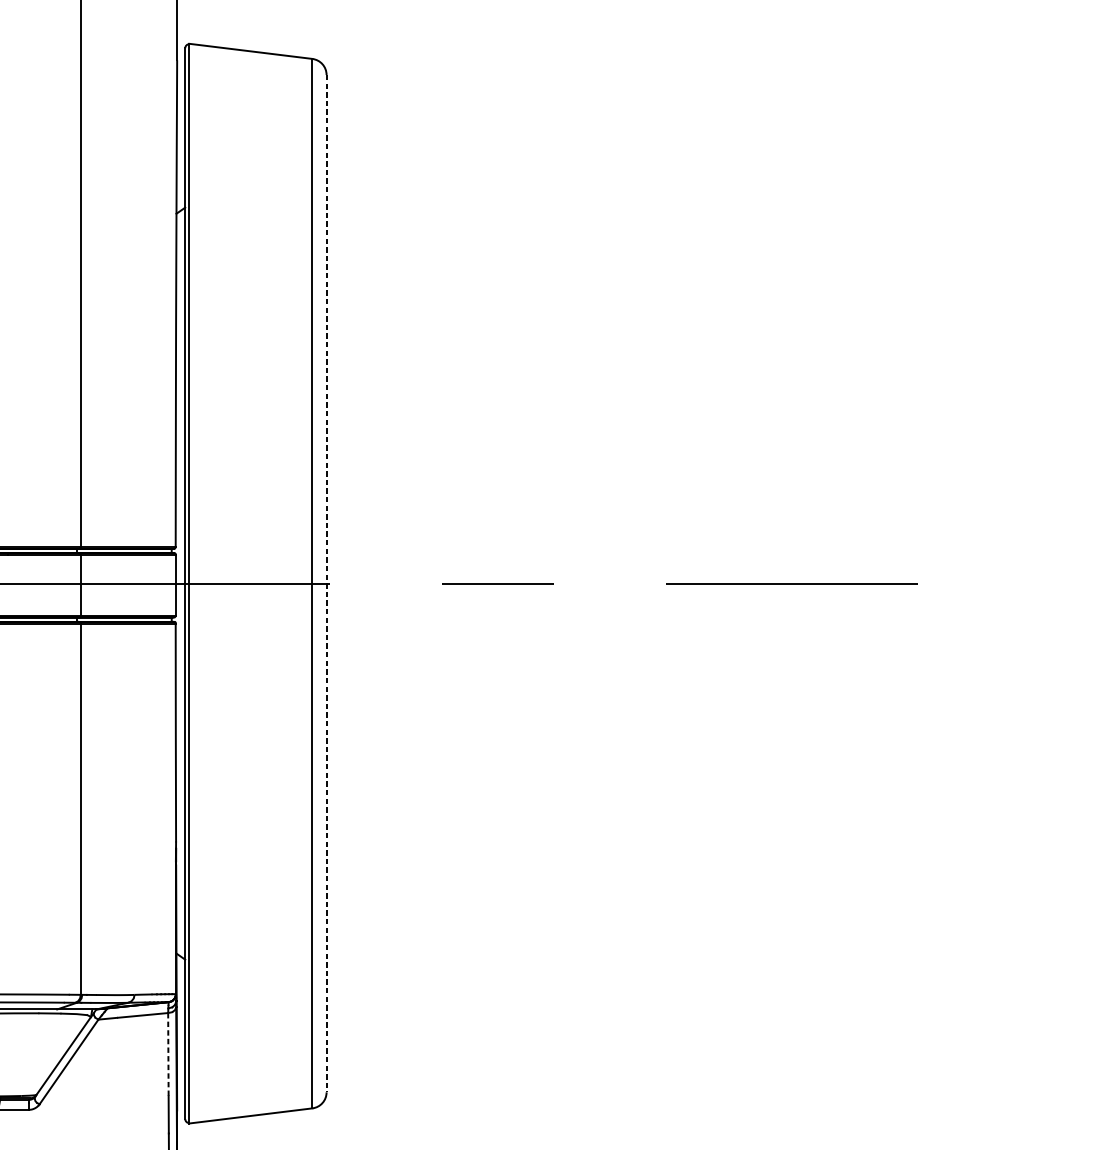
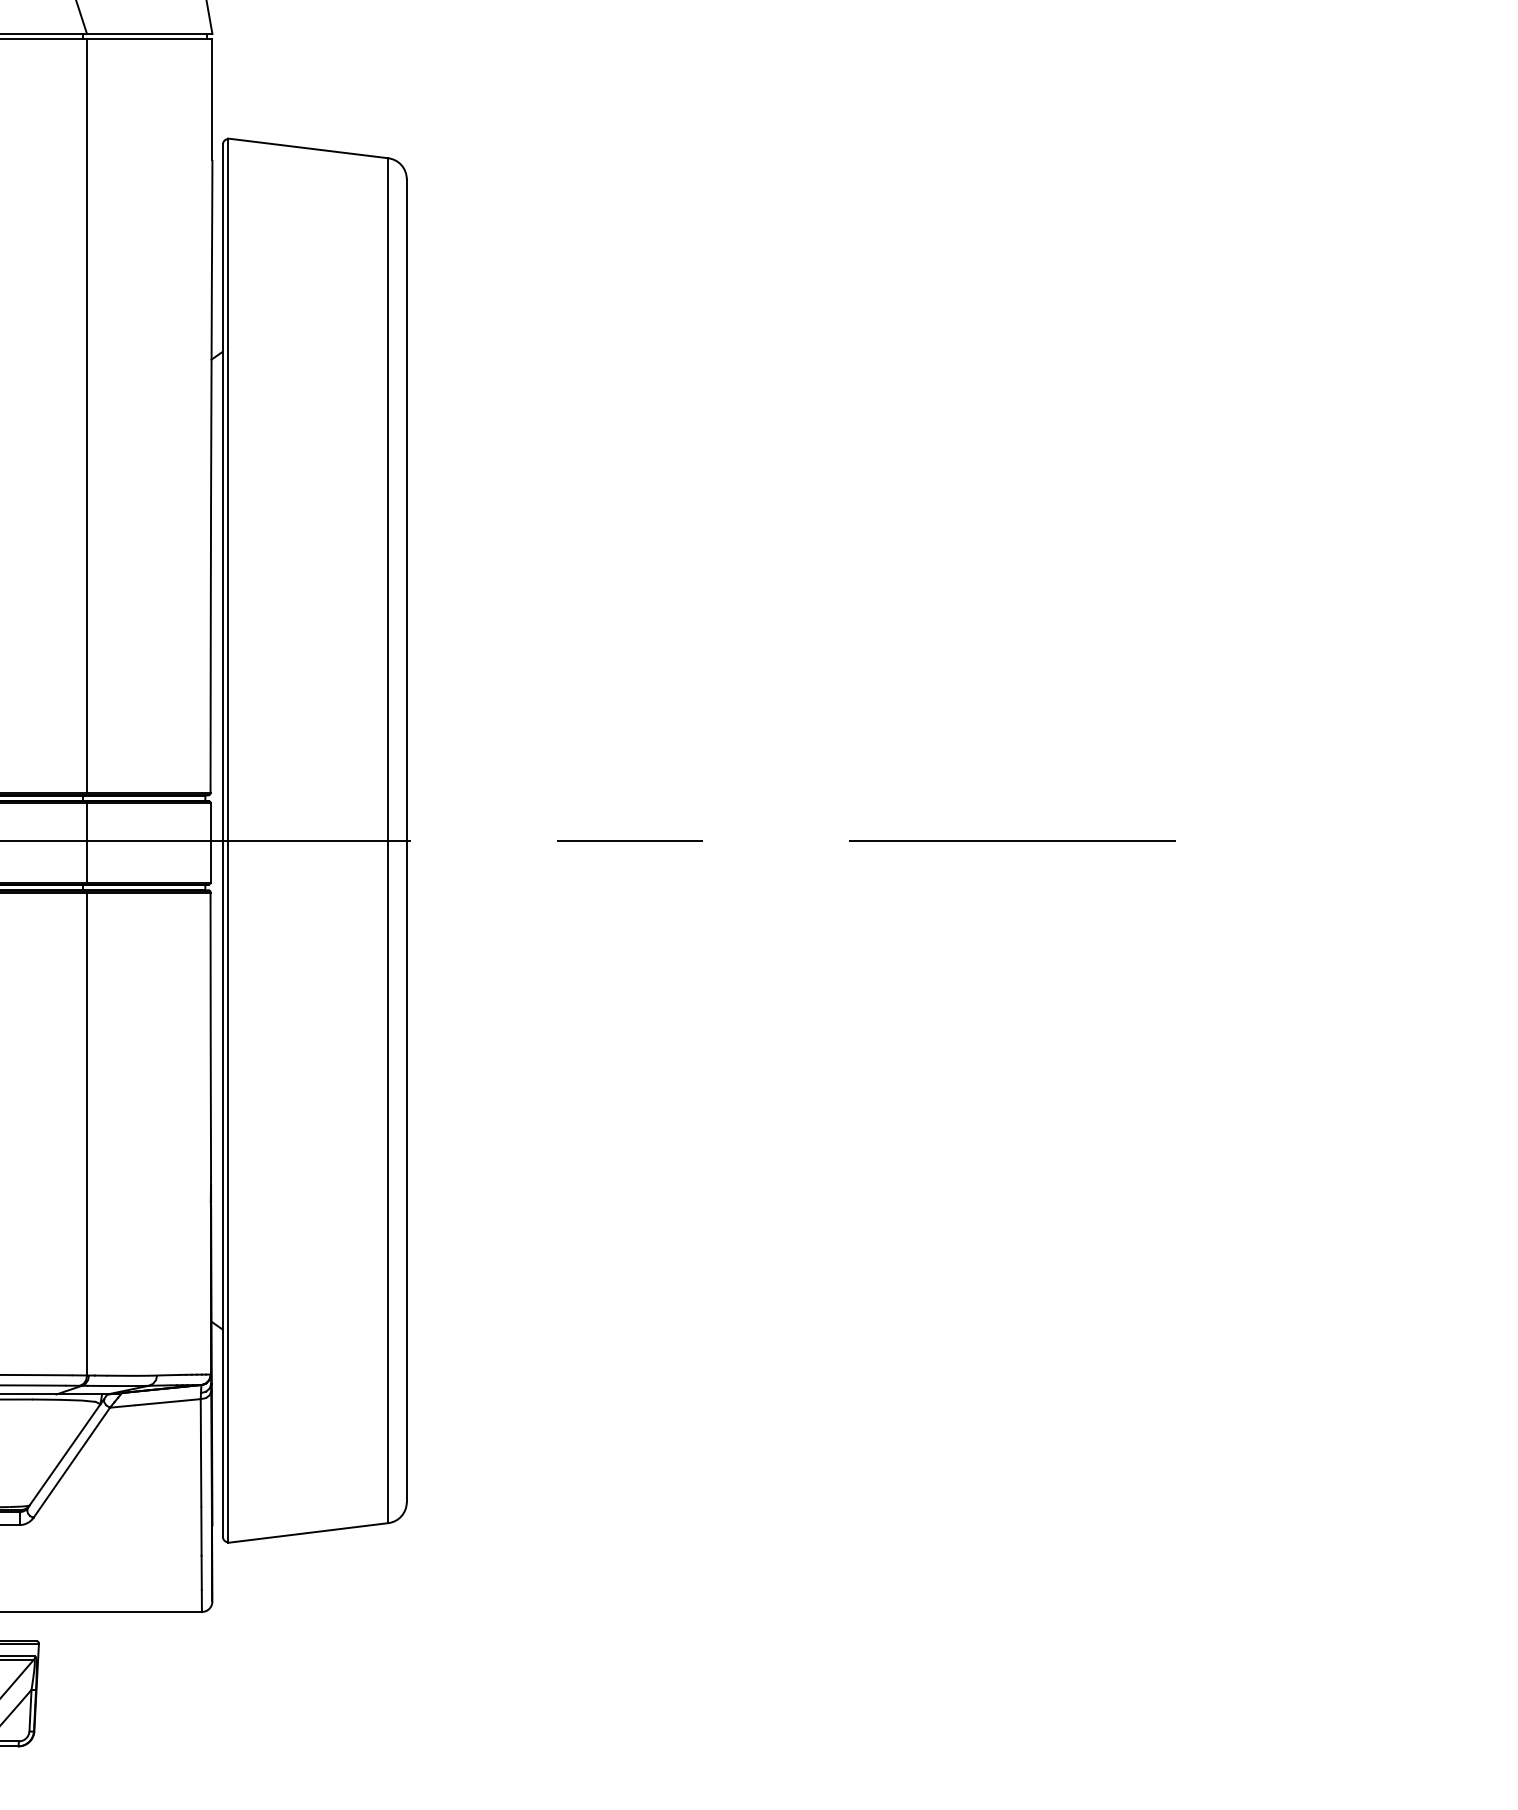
line: (326, 583) -> (406, 840), dashed -> solid
line: (168, 1054) -> (201, 1452), dashed -> solid

